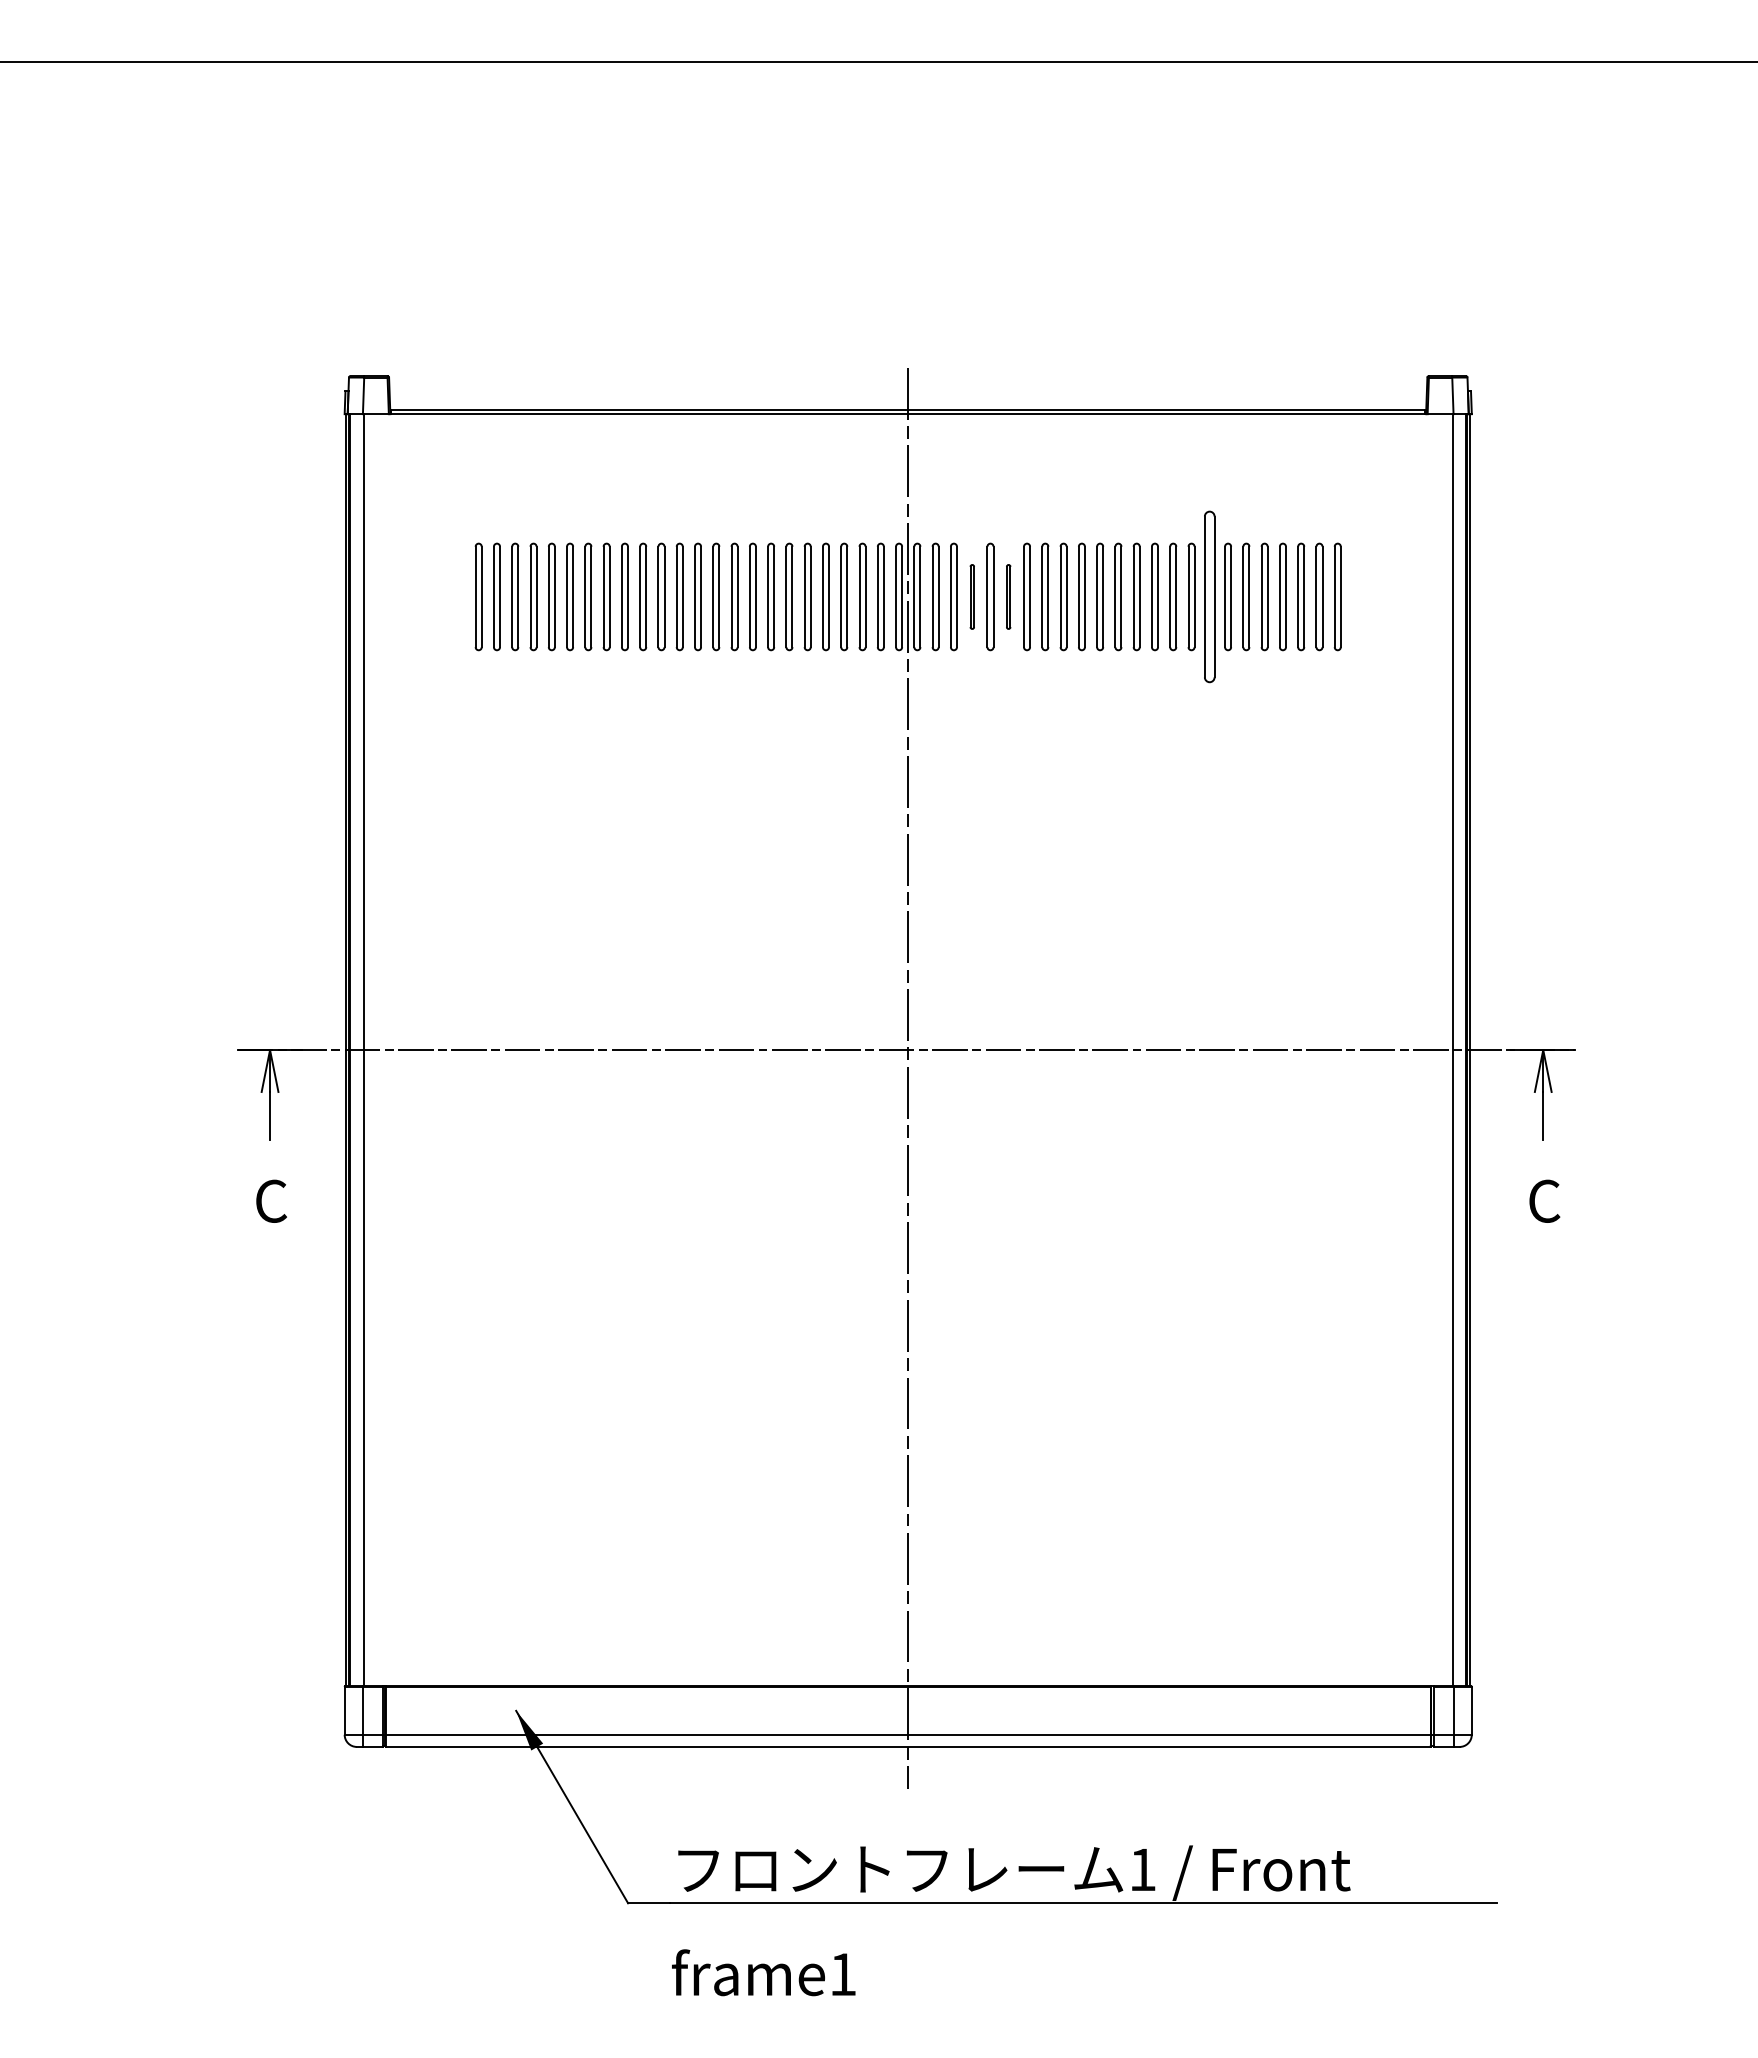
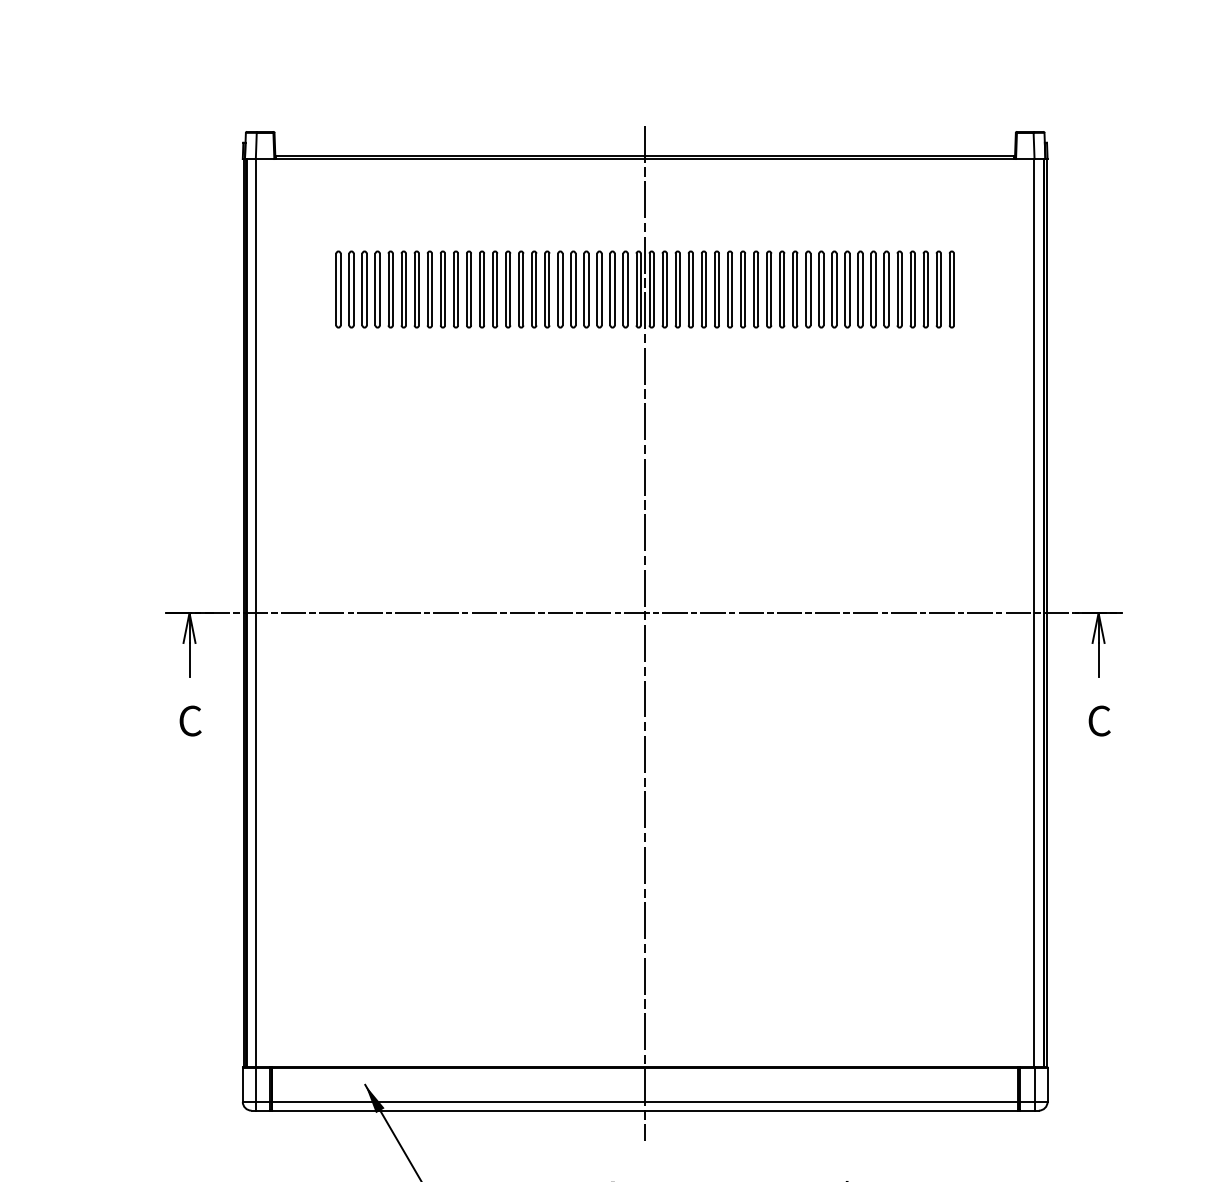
part: (972, 596) -> (691, 289), size x1.67
part: (1008, 596) -> (716, 289), size x1.67
part: (1209, 596) -> (860, 289), size x0.62

